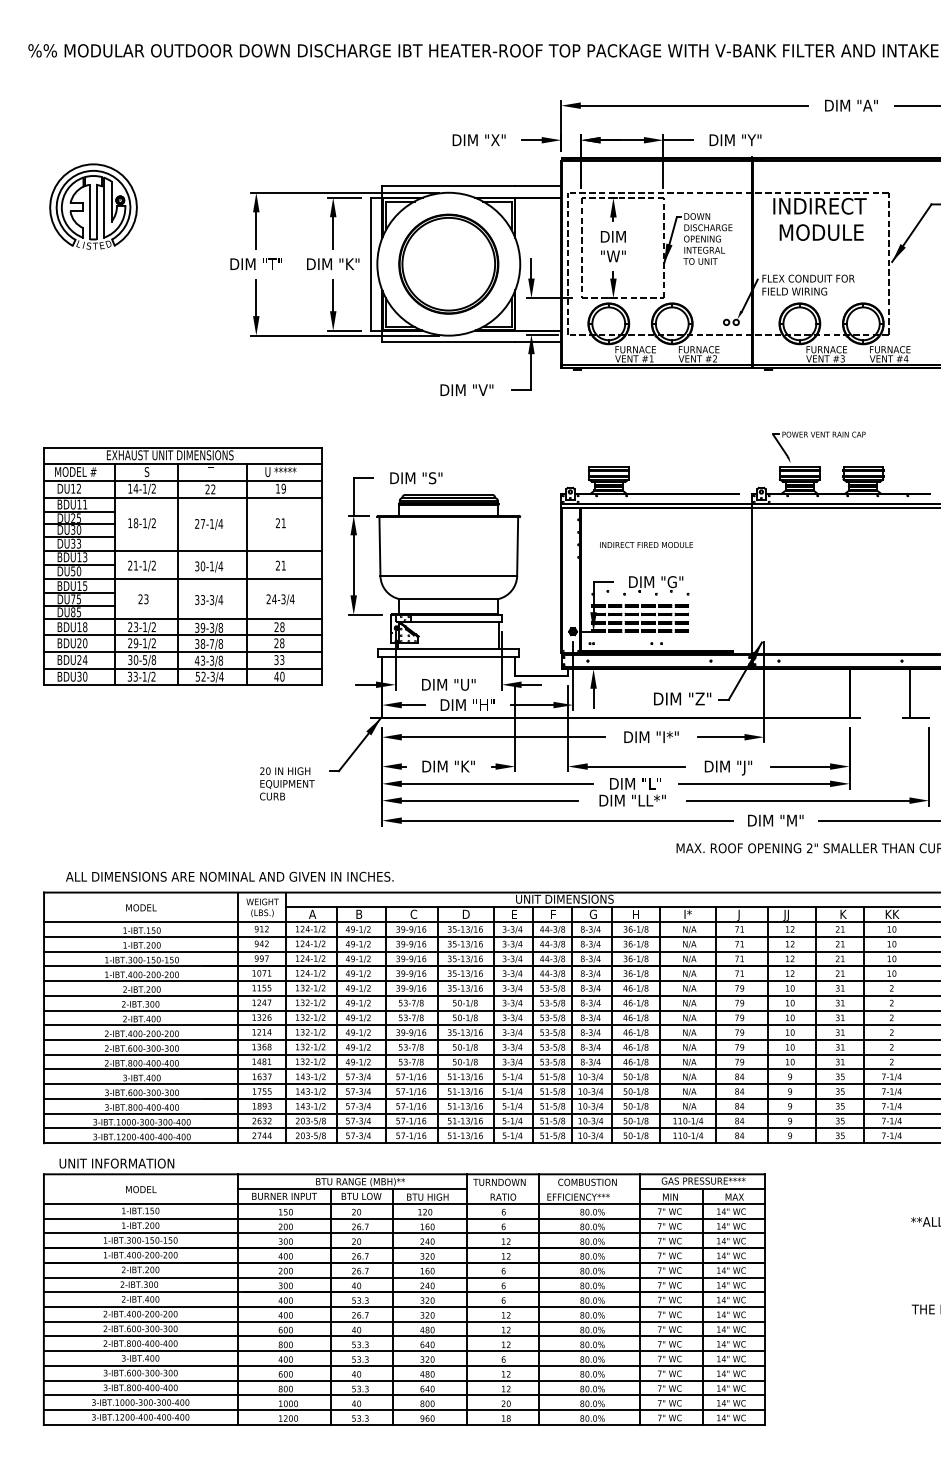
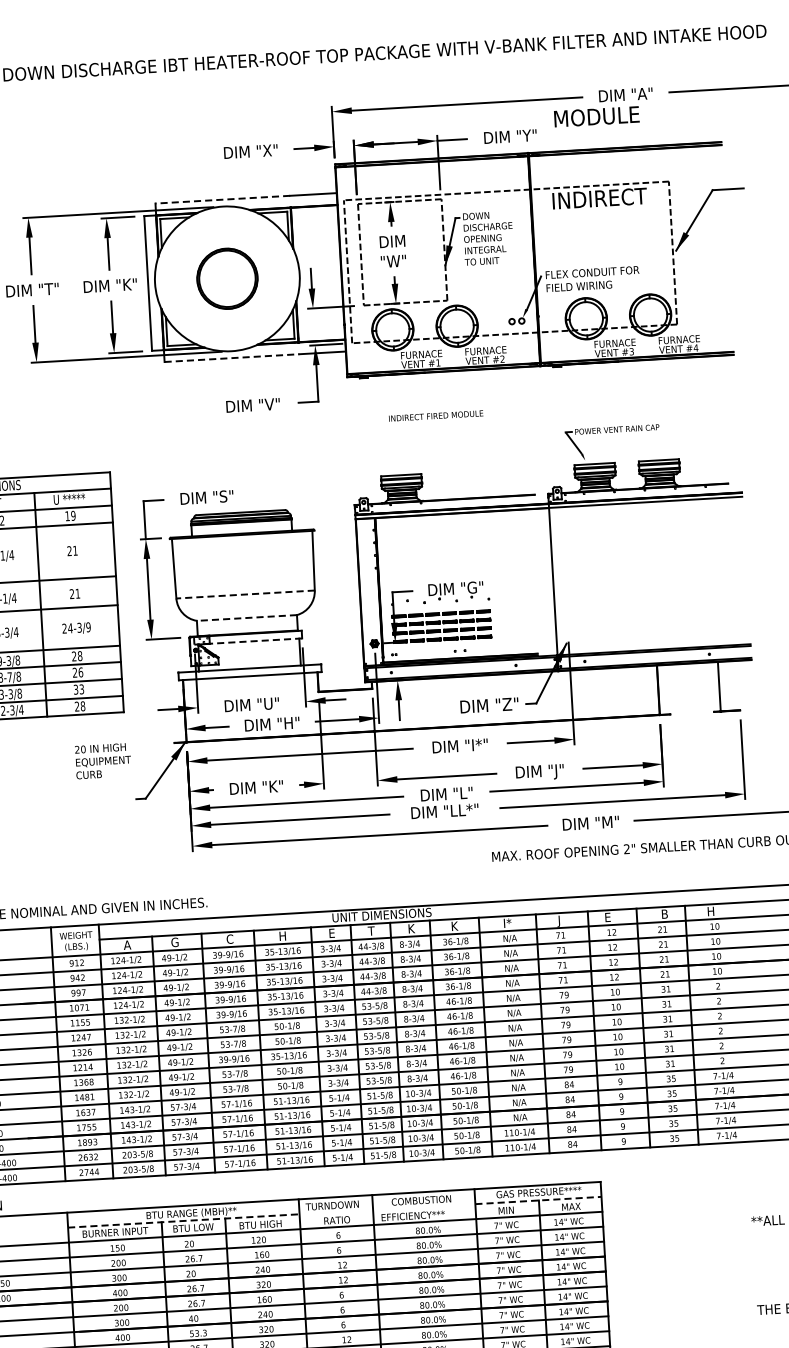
line: (448, 185) -> (222, 199), solid -> dashed
text: (821, 232) -> (596, 116), moved
part: (448, 263) -> (227, 278), size x0.6
line: (448, 342) -> (231, 358), solid -> dashed
text: (646, 544) -> (436, 415), moved
line: (448, 575) -> (245, 594), solid -> dashed
text: (292, 599) -> (88, 627), 24-3/4 -> 24-3/9
line: (448, 599) -> (246, 618), solid -> dashed
line: (456, 622) -> (256, 641), solid -> dashed
text: (282, 642) -> (81, 671), 28 -> 26
text: (279, 676) -> (80, 706), 40 -> 28
text: (287, 783) -> (103, 760), moved
text: (359, 913) -> (174, 941), B -> G
text: (465, 913) -> (282, 935), D -> H
text: (592, 913) -> (410, 927), G -> K
text: (636, 913) -> (455, 925), H -> K
text: (843, 913) -> (664, 913), K -> B
text: (892, 913) -> (714, 910), KK -> H
text: (553, 914) -> (371, 931), F -> T
text: (786, 914) -> (607, 917), JJ -> E
line: (352, 1189) -> (183, 1221), solid -> dashed
line: (703, 1189) -> (539, 1200), solid -> dashed

